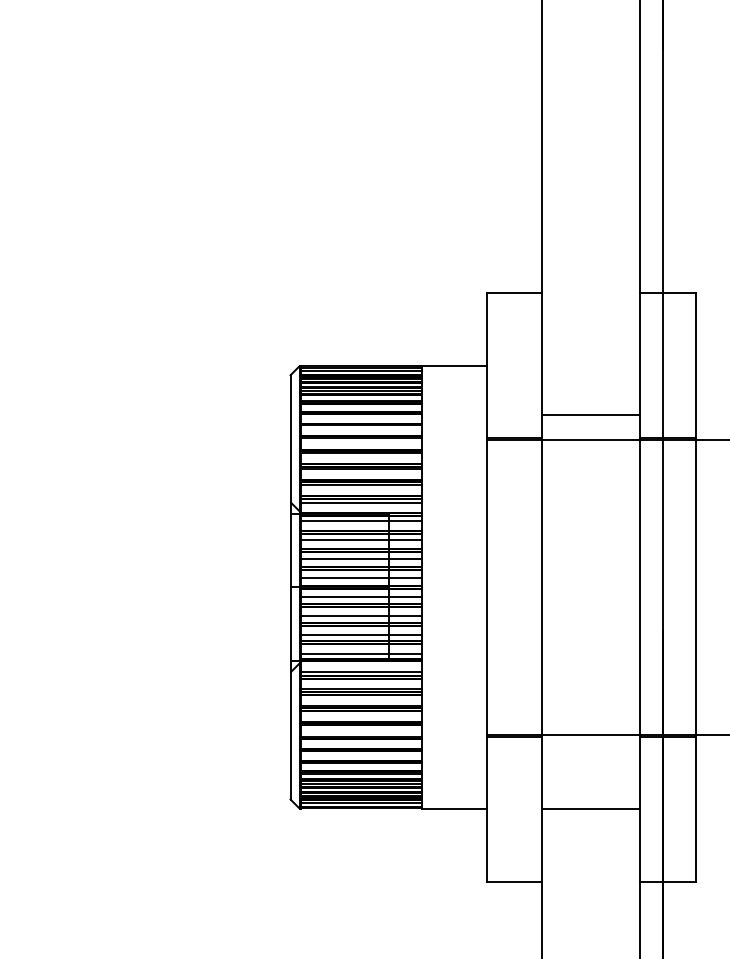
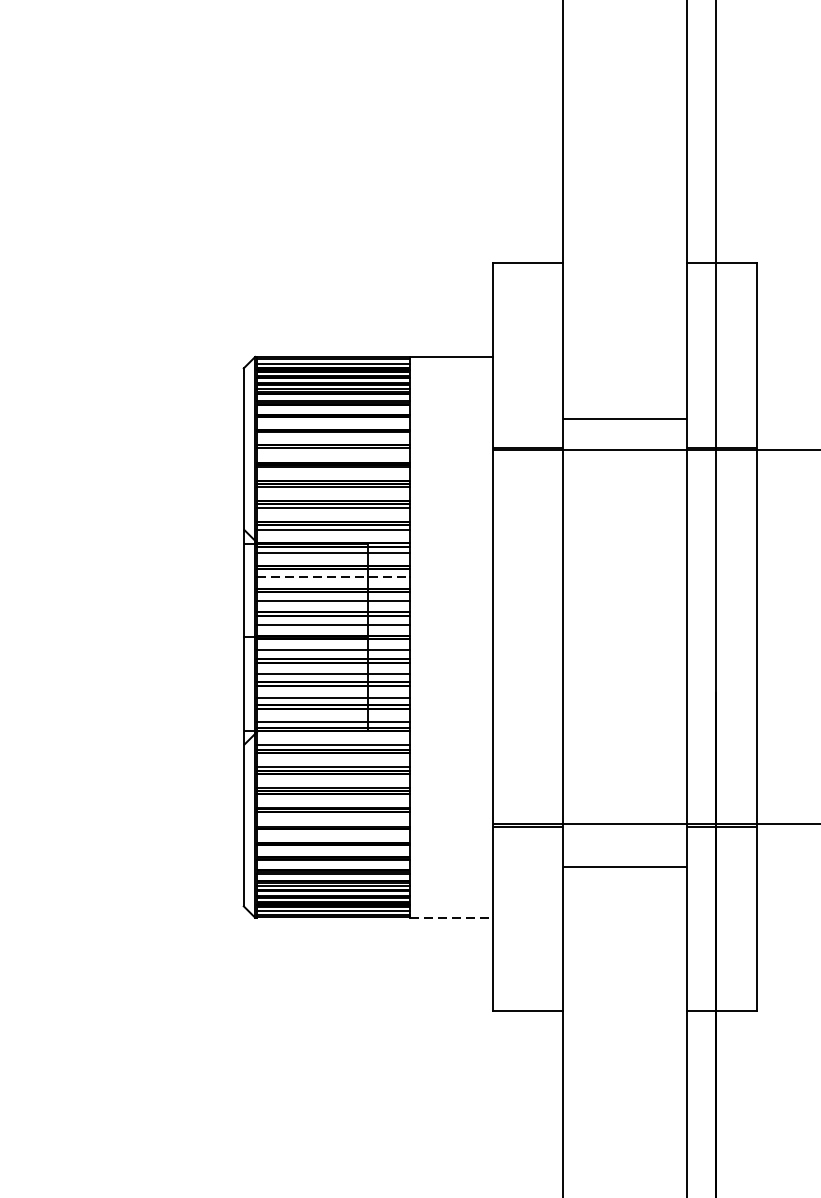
line: (361, 539) -> (333, 576), solid -> dashed
line: (454, 808) -> (451, 917), solid -> dashed
line: (591, 808) -> (625, 867), moved

